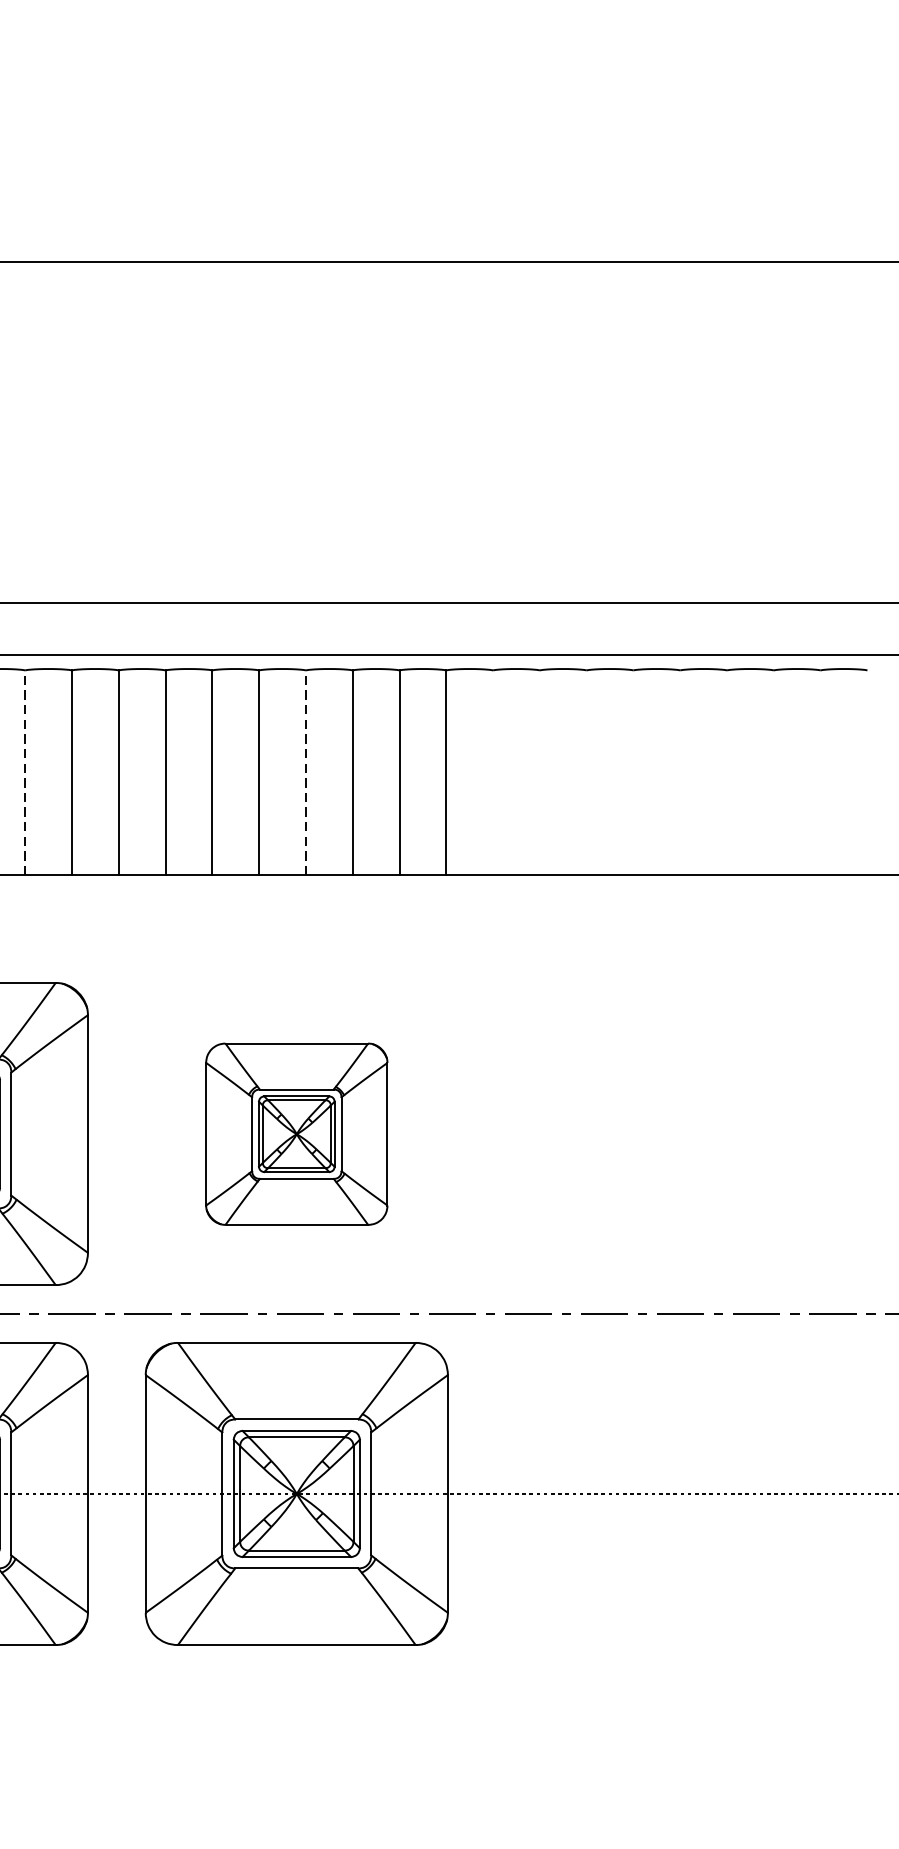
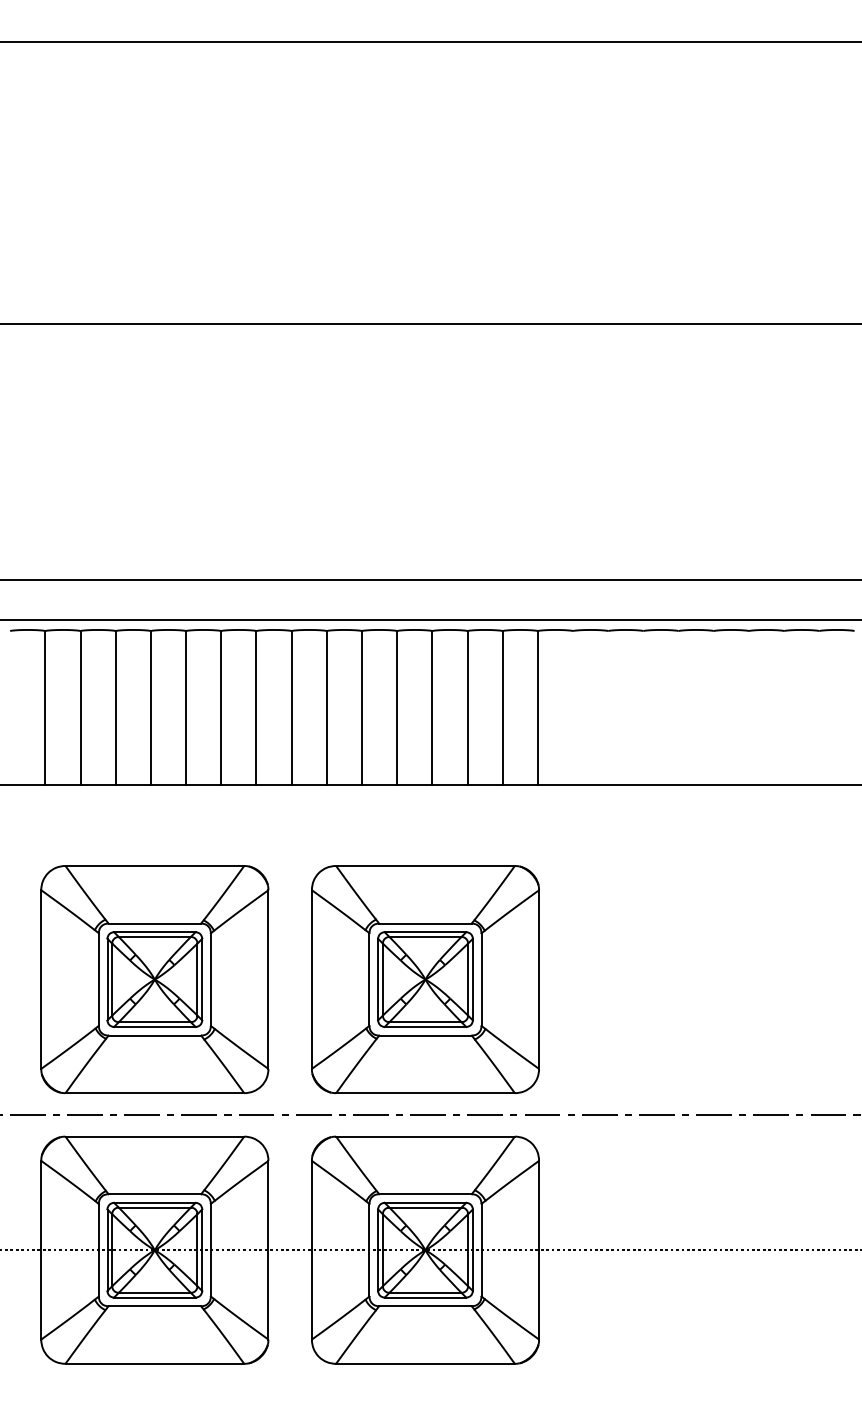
line: (25, 772) -> (221, 707), dashed -> solid
line: (306, 772) -> (432, 707), dashed -> solid
part: (296, 1133) -> (425, 979), size x1.67

